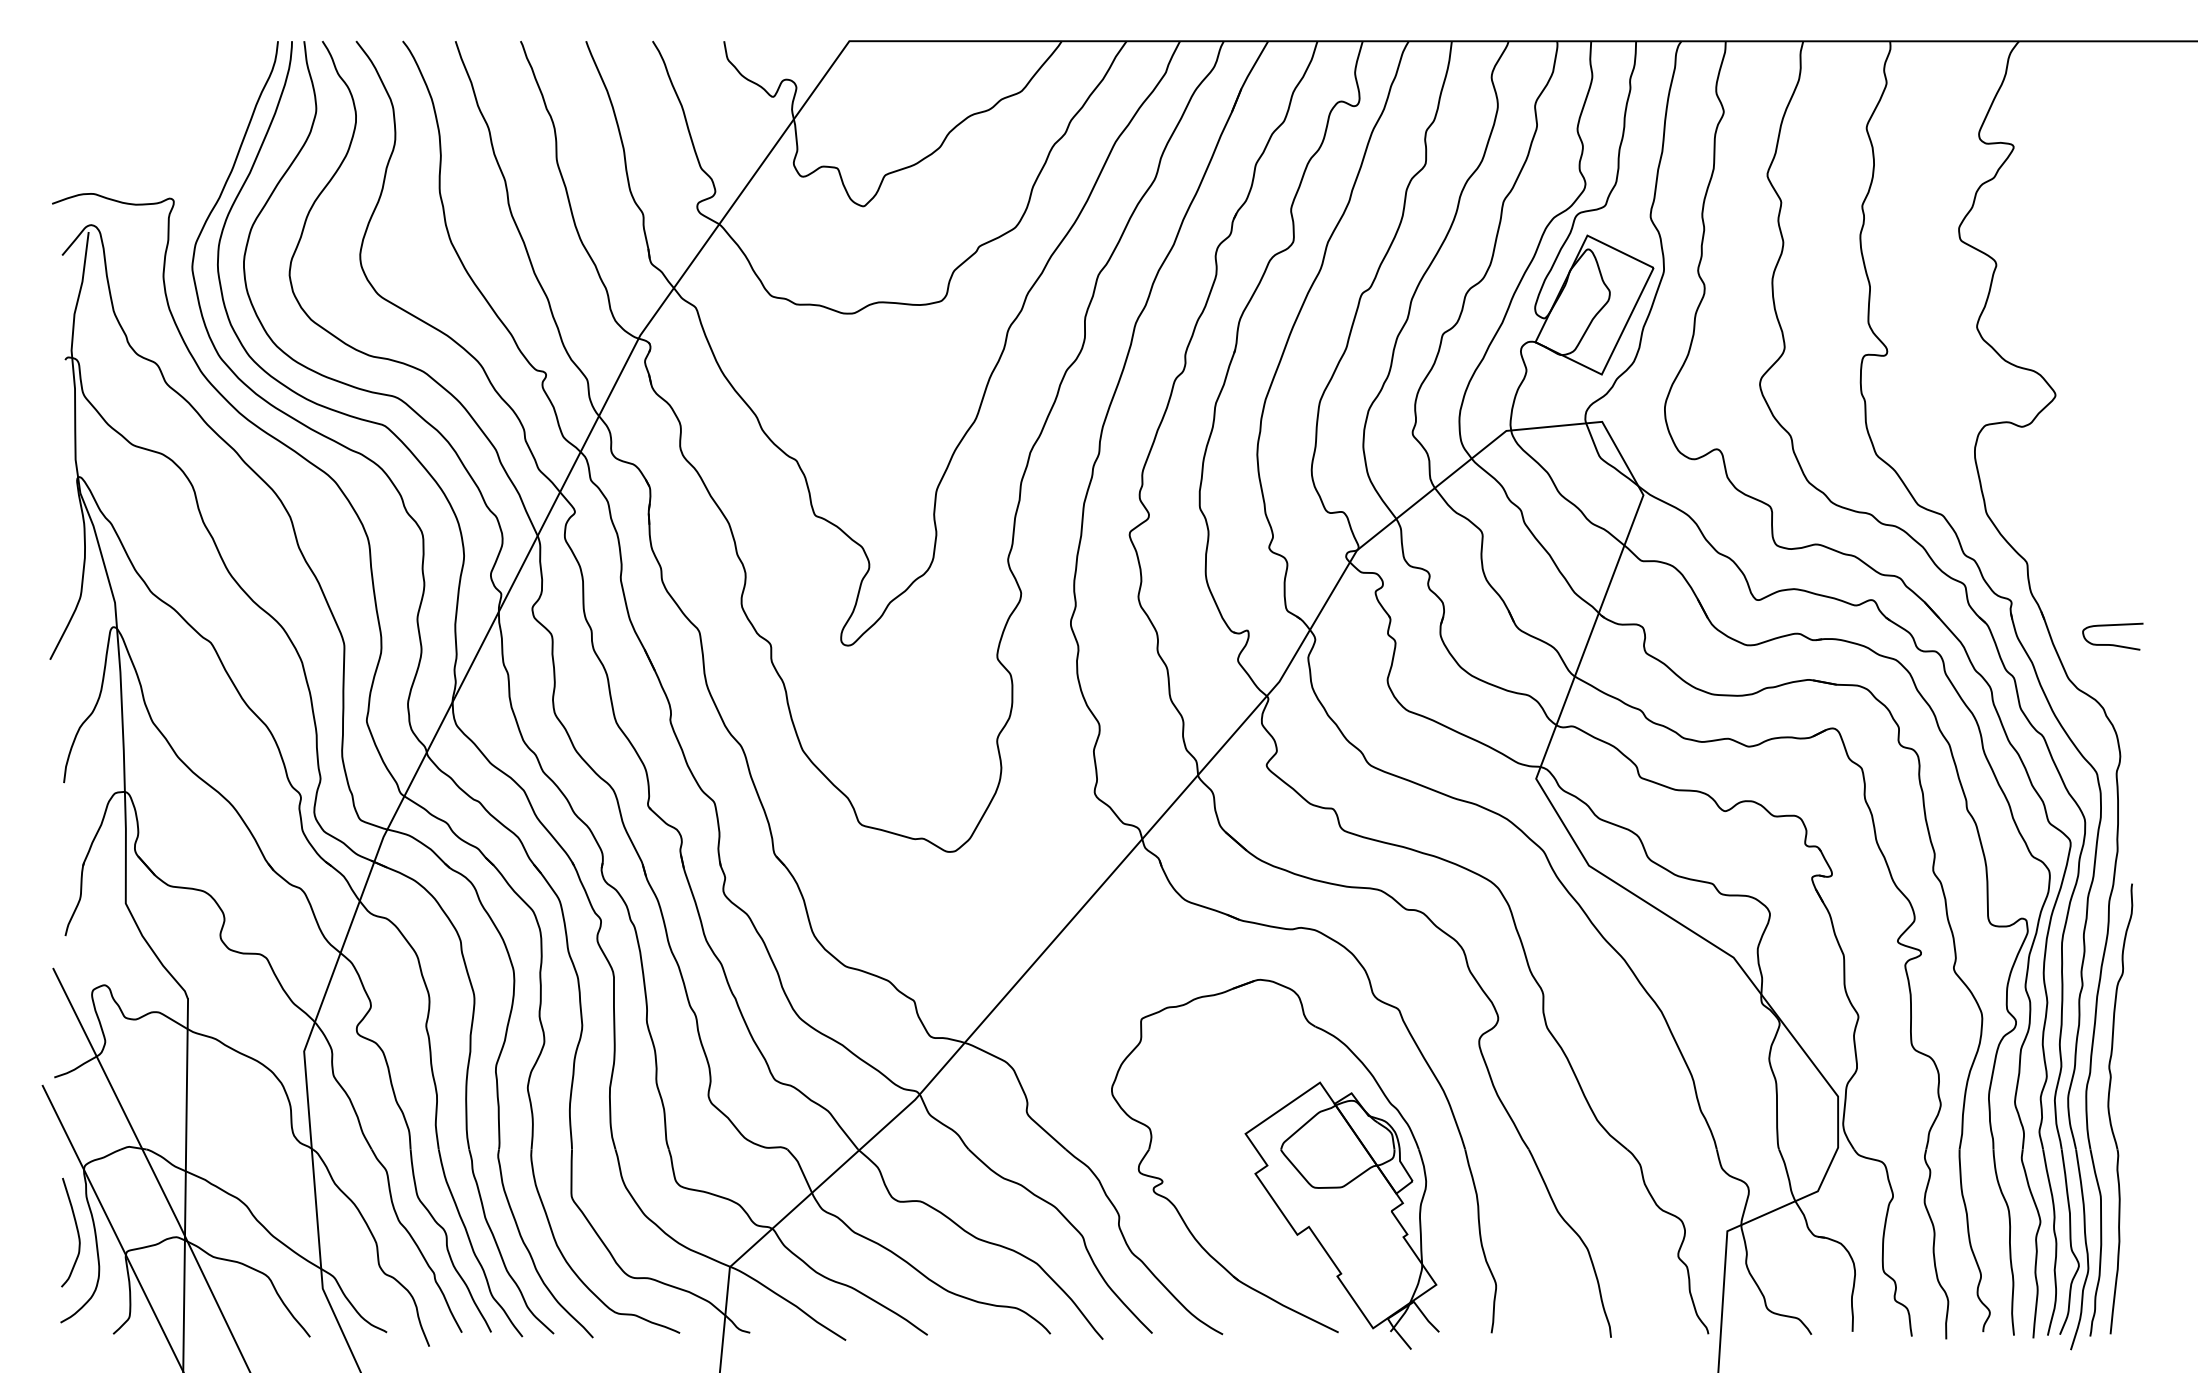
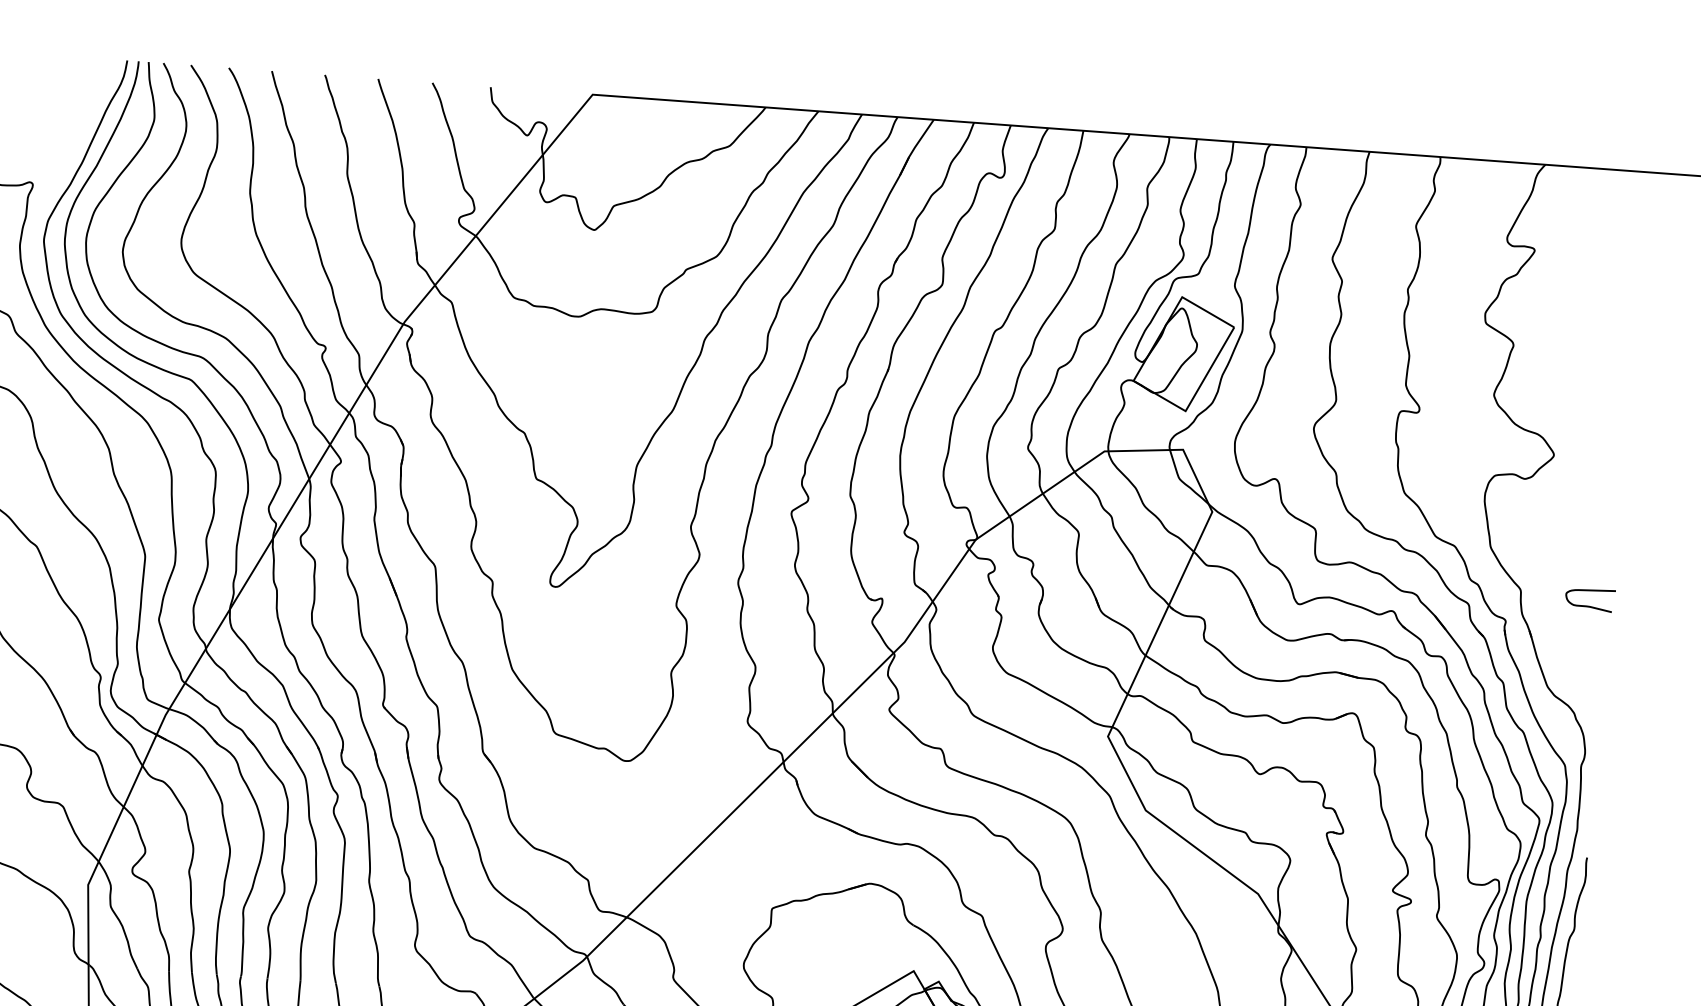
curve: (2112, 644) -> (1589, 606), moved

